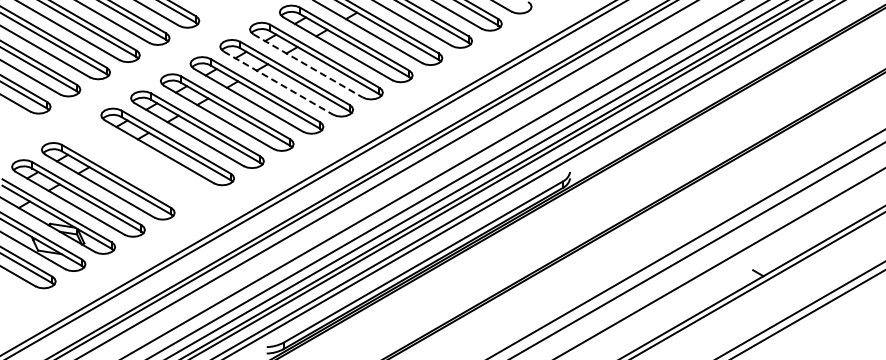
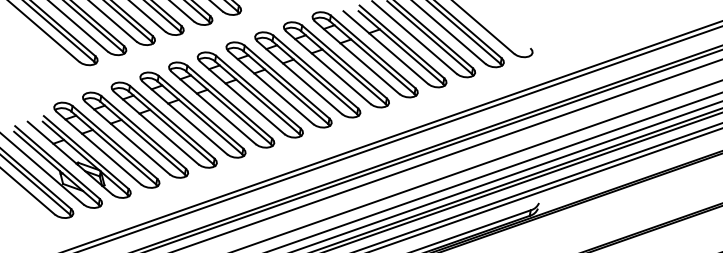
line: (308, 66) -> (328, 68), dashed -> solid
line: (278, 83) -> (299, 78), dashed -> solid
part: (137, 163) -> (163, 124), added

